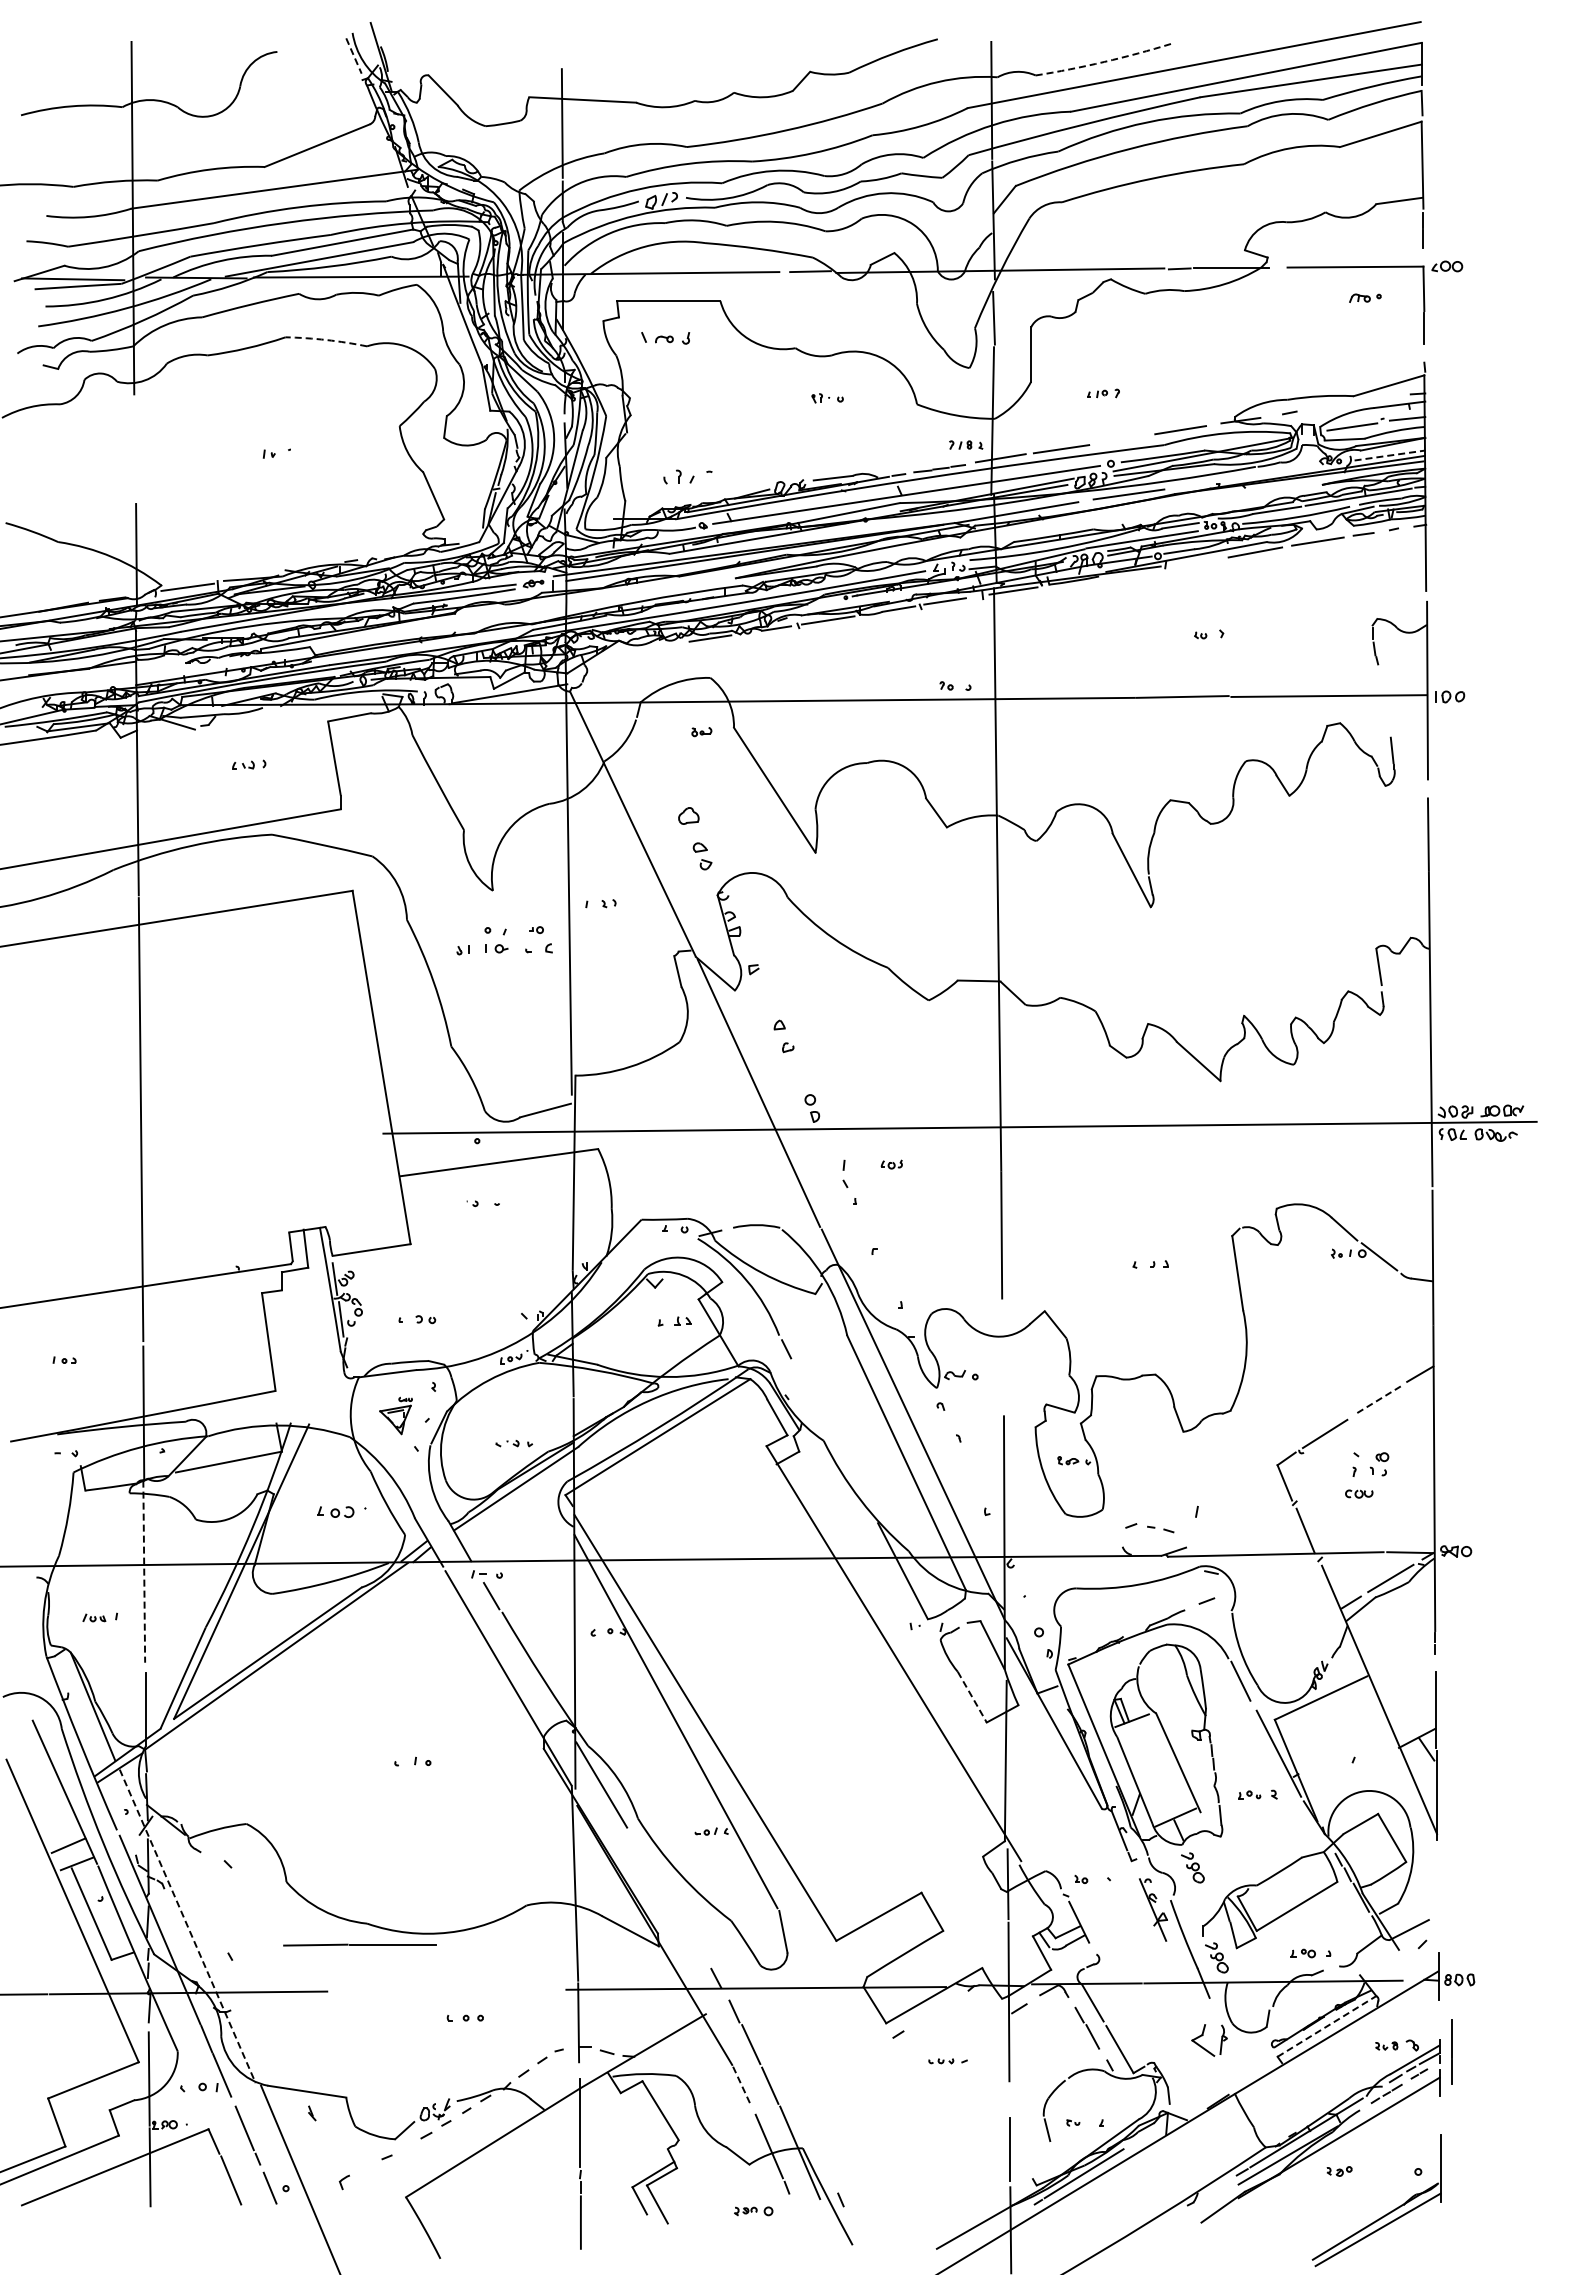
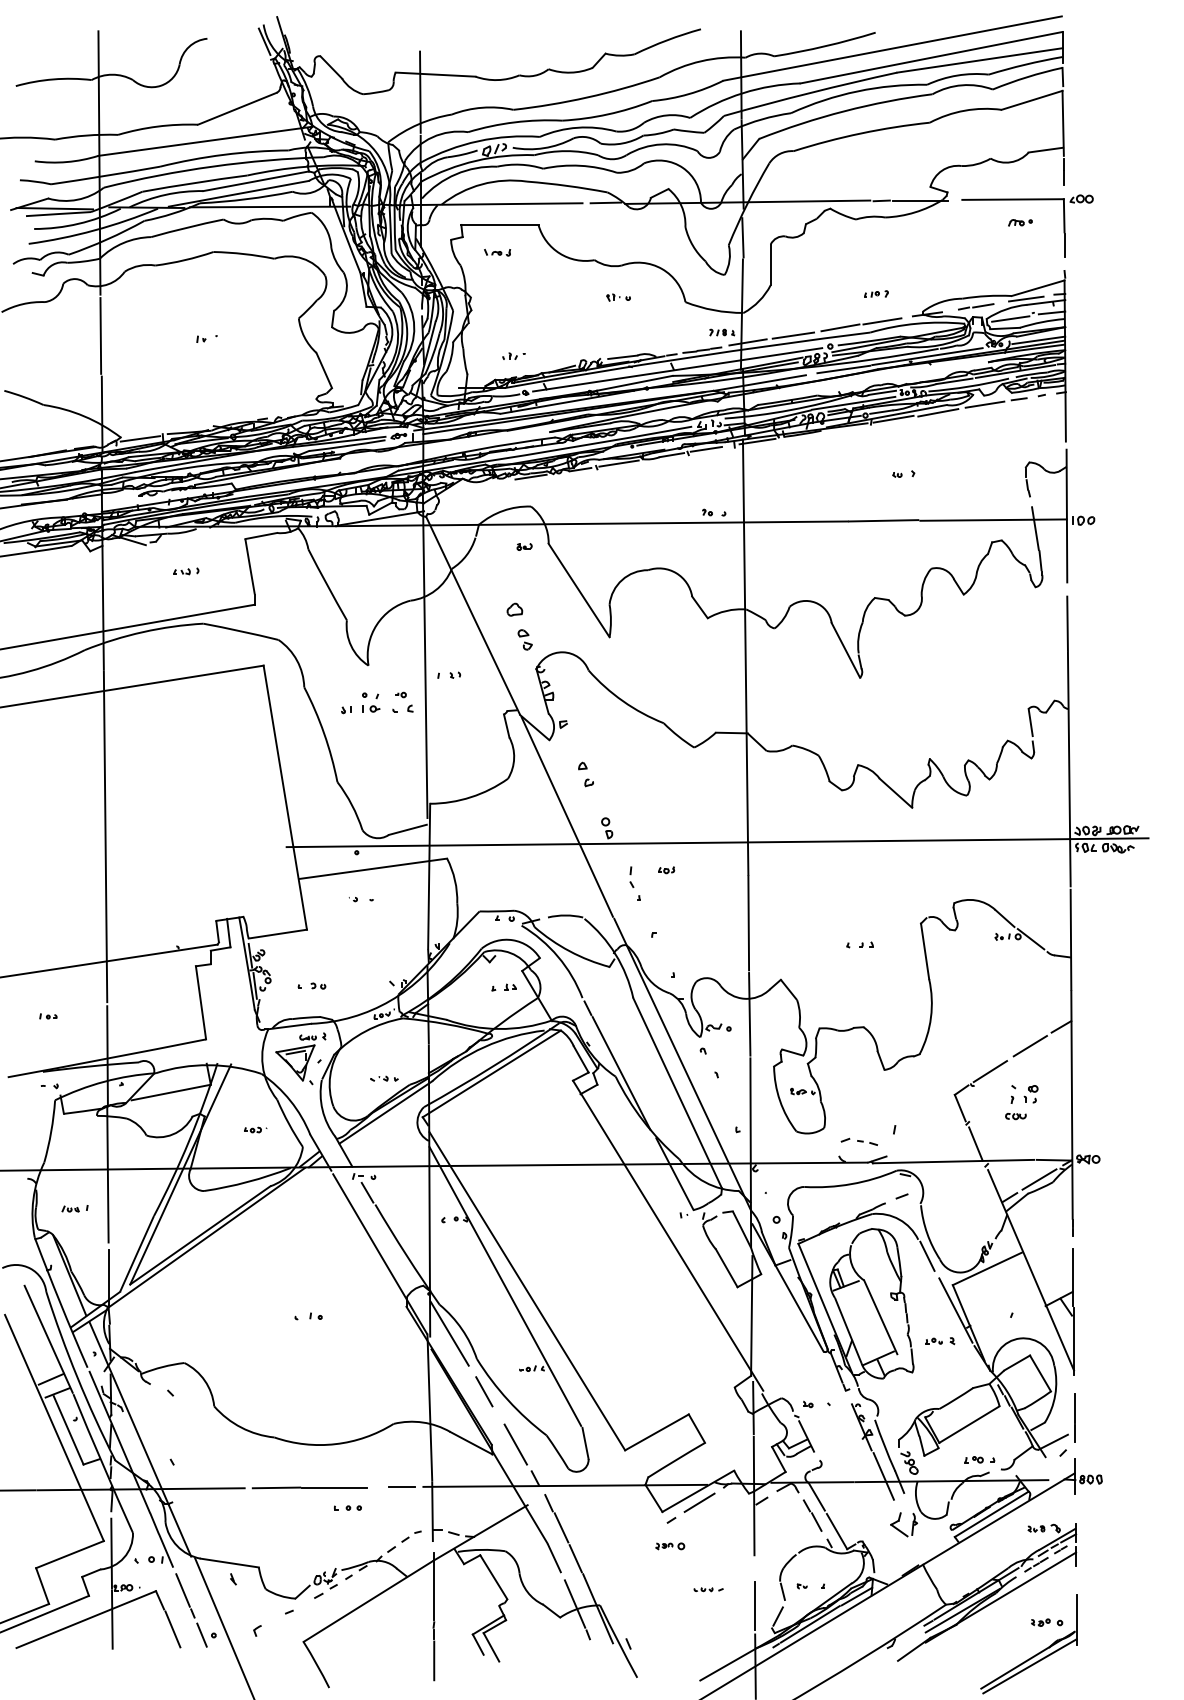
line: (354, 56) -> (265, 42), dashed -> solid
arc: (1104, 62) -> (825, 46), dashed -> solid
part: (665, 338) -> (497, 252), size x0.71
arc: (326, 340) -> (244, 254), dashed -> solid
part: (1103, 393) -> (876, 294), moved
line: (1373, 400) -> (1026, 299), added
line: (1315, 409) -> (983, 305), added
line: (1124, 438) -> (840, 327), added
line: (134, 449) -> (100, 335), added
line: (1389, 455) -> (1038, 340), dashed -> solid
part: (687, 476) -> (513, 356), size x0.62
line: (1240, 476) -> (927, 356), added
line: (1195, 560) -> (893, 418), added
line: (1384, 706) -> (1034, 527), added
line: (1002, 1357) -> (749, 1014), added
line: (1378, 1400) -> (1030, 1046), dashed -> solid
part: (395, 1415) -> (295, 1057), size x1.67
line: (830, 1436) -> (620, 1073), added
part: (341, 1512) -> (255, 1130), size x0.62
line: (144, 1572) -> (108, 1175), dashed -> solid
line: (972, 1697) -> (726, 1268), dashed -> solid
line: (647, 1862) -> (484, 1391), added
part: (1192, 1867) -> (891, 1395), removed
line: (187, 1926) -> (140, 1439), dashed -> solid
line: (689, 1932) -> (515, 1444), added
part: (359, 1944) -> (309, 1487), moved
line: (1182, 1975) -> (883, 1476), added
line: (537, 1989) -> (401, 1486), added
line: (935, 2010) -> (699, 1502), added
line: (1326, 2026) -> (991, 1514), dashed -> solid
line: (1451, 2051) -> (1074, 1417), moved
part: (947, 2061) -> (708, 1589), moved
line: (741, 2085) -> (554, 1558), dashed -> solid
line: (1146, 2136) -> (856, 1596), added
line: (1040, 2163) -> (777, 1616), added
part: (1339, 2171) -> (1040, 1622), moved
part: (753, 2211) -> (670, 1546), moved

